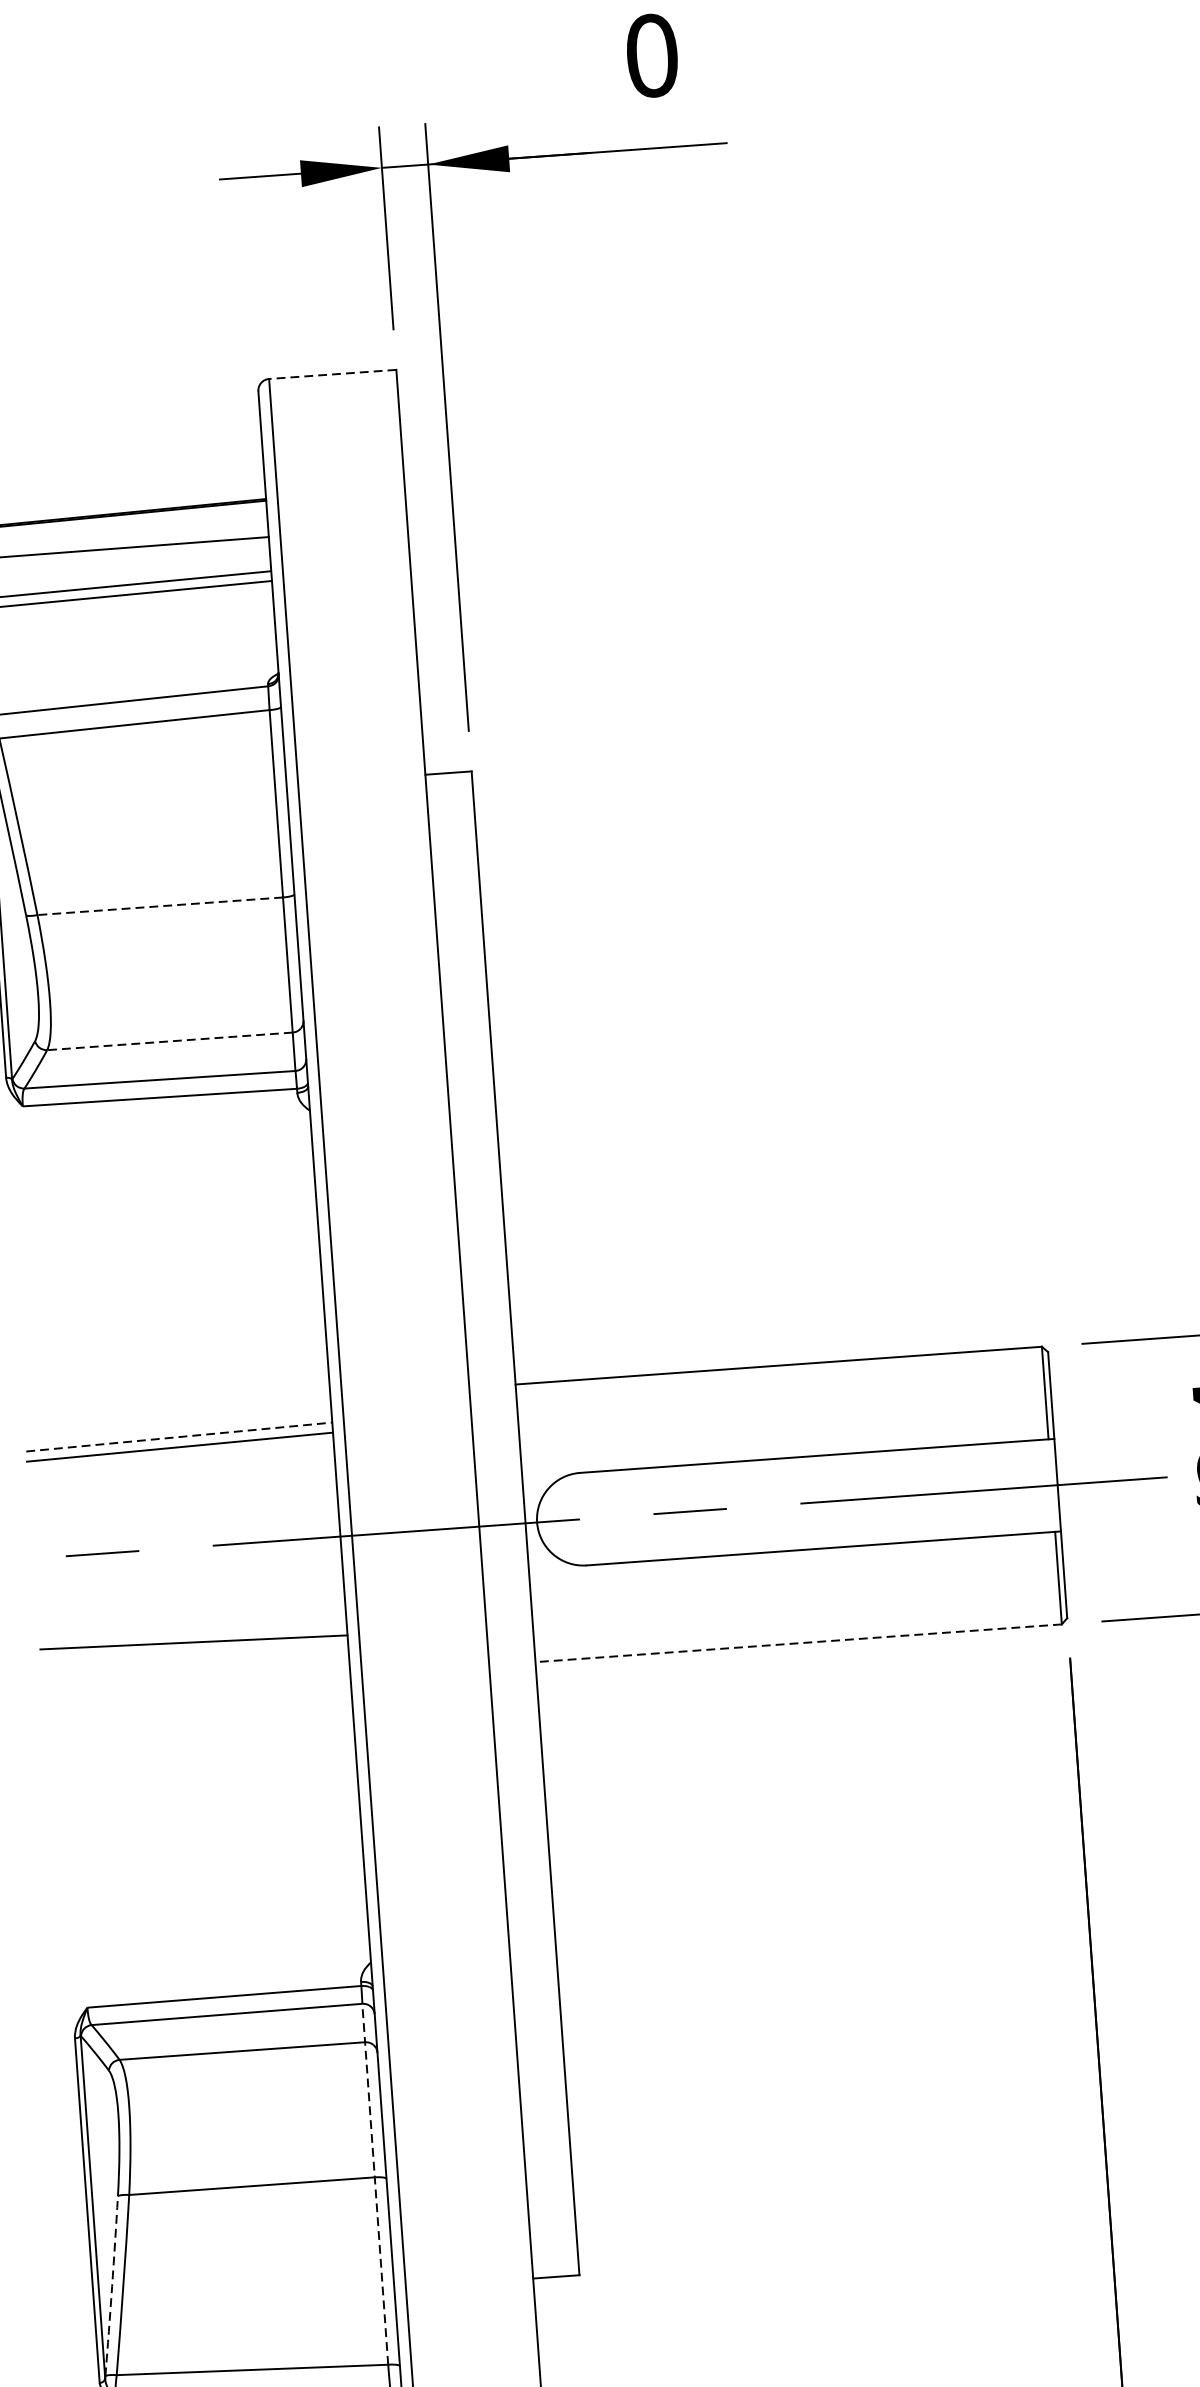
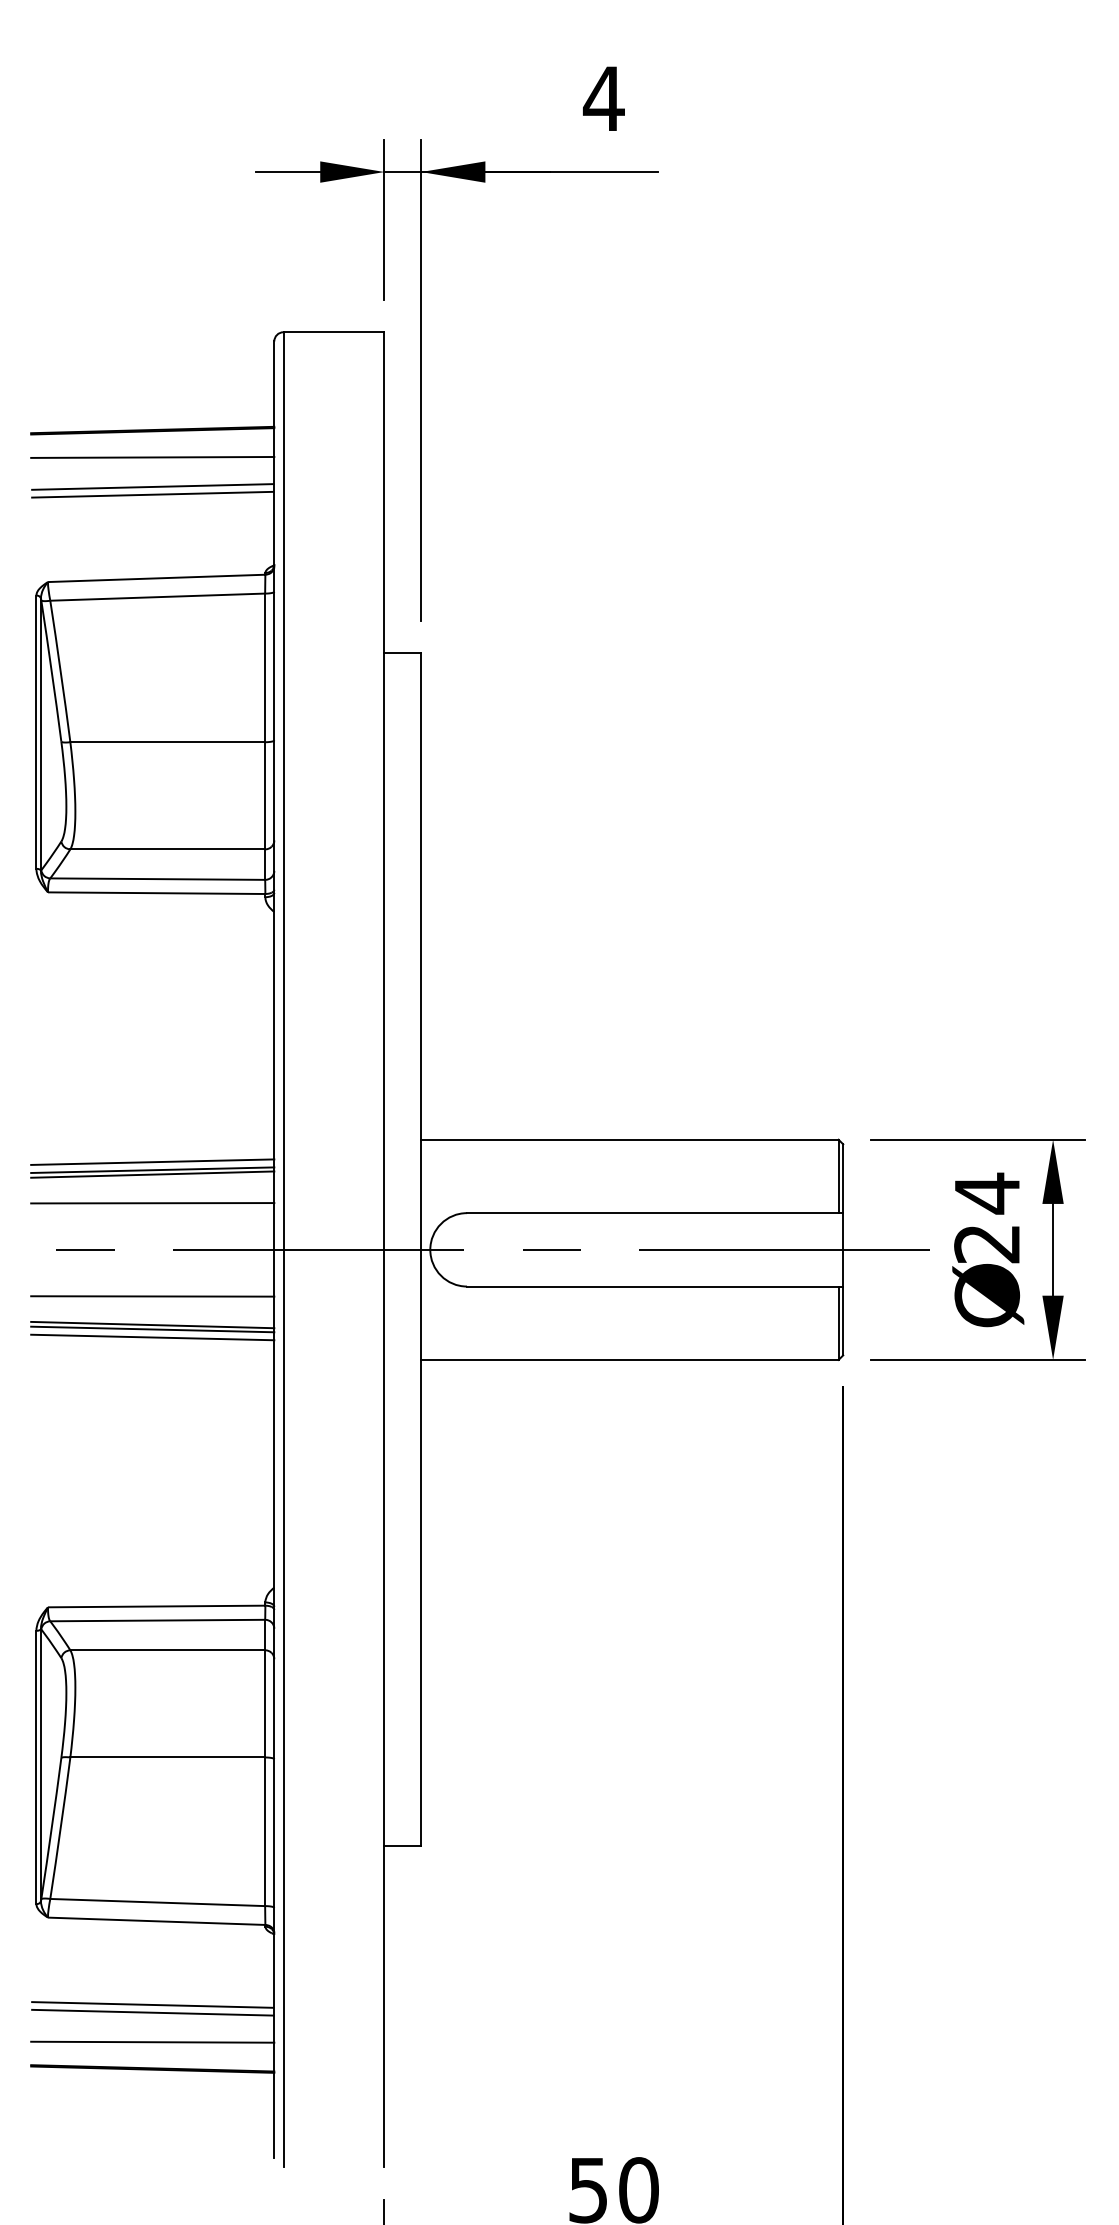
text: (651, 55) -> (603, 98), 0 -> 4
line: (332, 374) -> (333, 332), dashed -> solid
line: (159, 906) -> (167, 742), dashed -> solid
line: (169, 1041) -> (167, 849), dashed -> solid
line: (179, 1437) -> (152, 1162), dashed -> solid
line: (180, 1452) -> (152, 1174), added
line: (182, 1489) -> (152, 1203), added
line: (191, 1606) -> (152, 1296), added
line: (798, 1642) -> (629, 1359), dashed -> solid
line: (194, 1648) -> (152, 1329), added
line: (194, 1658) -> (152, 1337), added
line: (375, 2183) -> (265, 1762), dashed -> solid
arc: (111, 2286) -> (51, 1828), dashed -> solid

